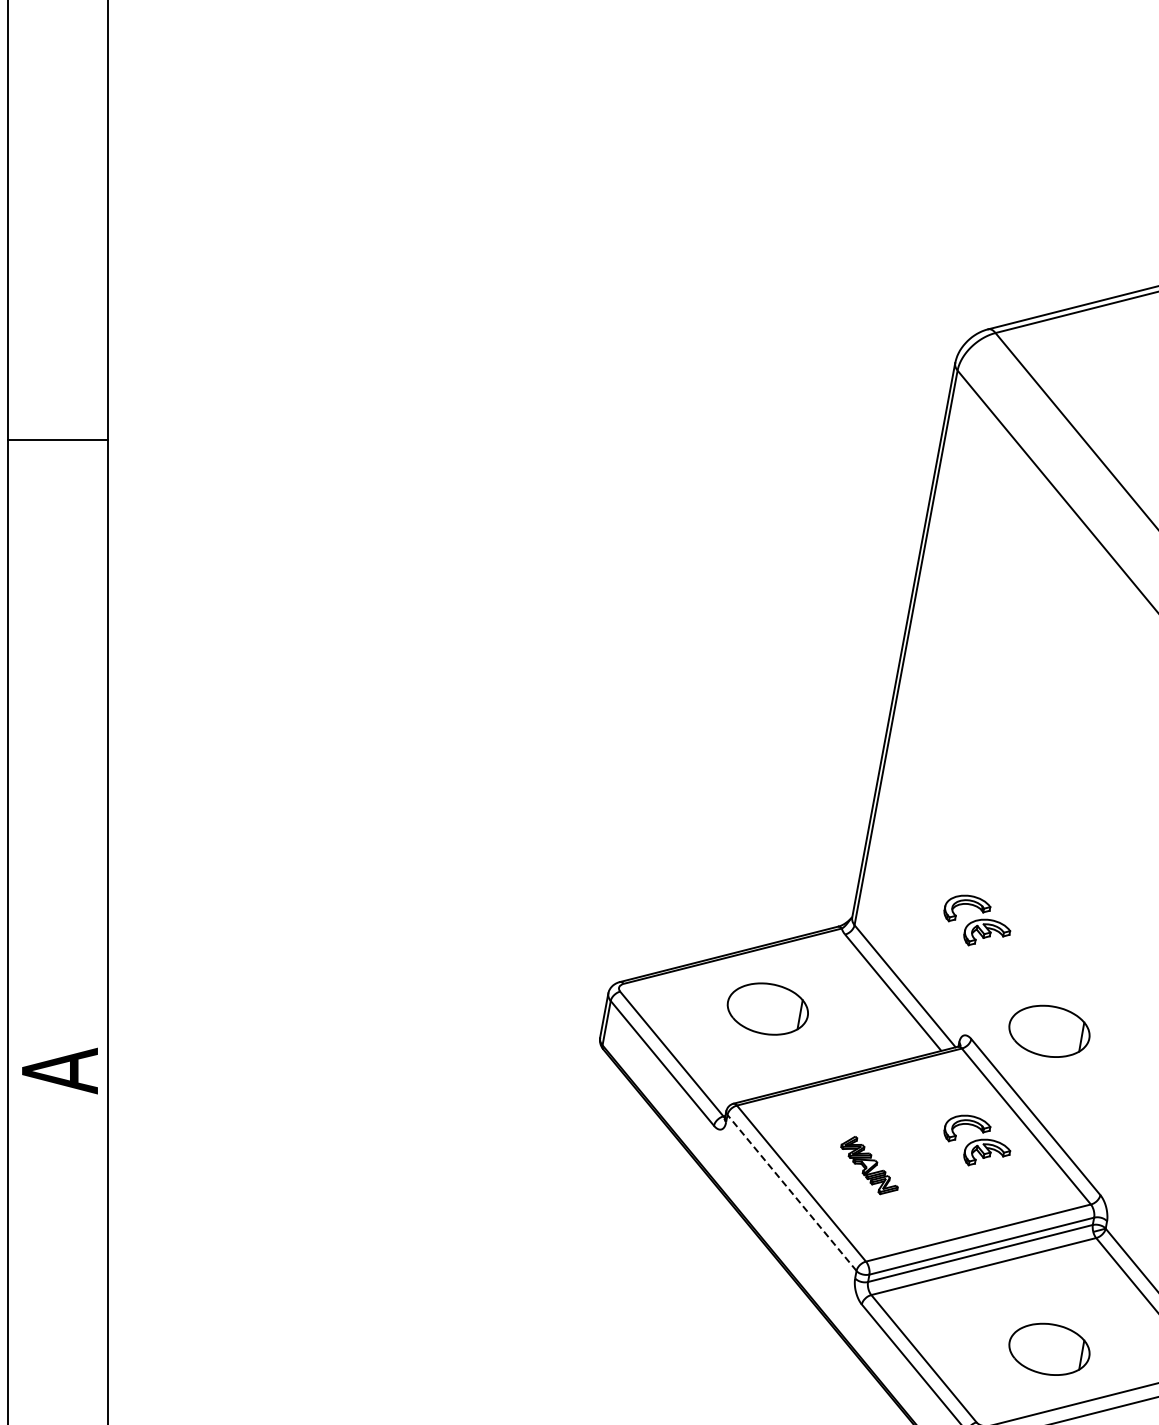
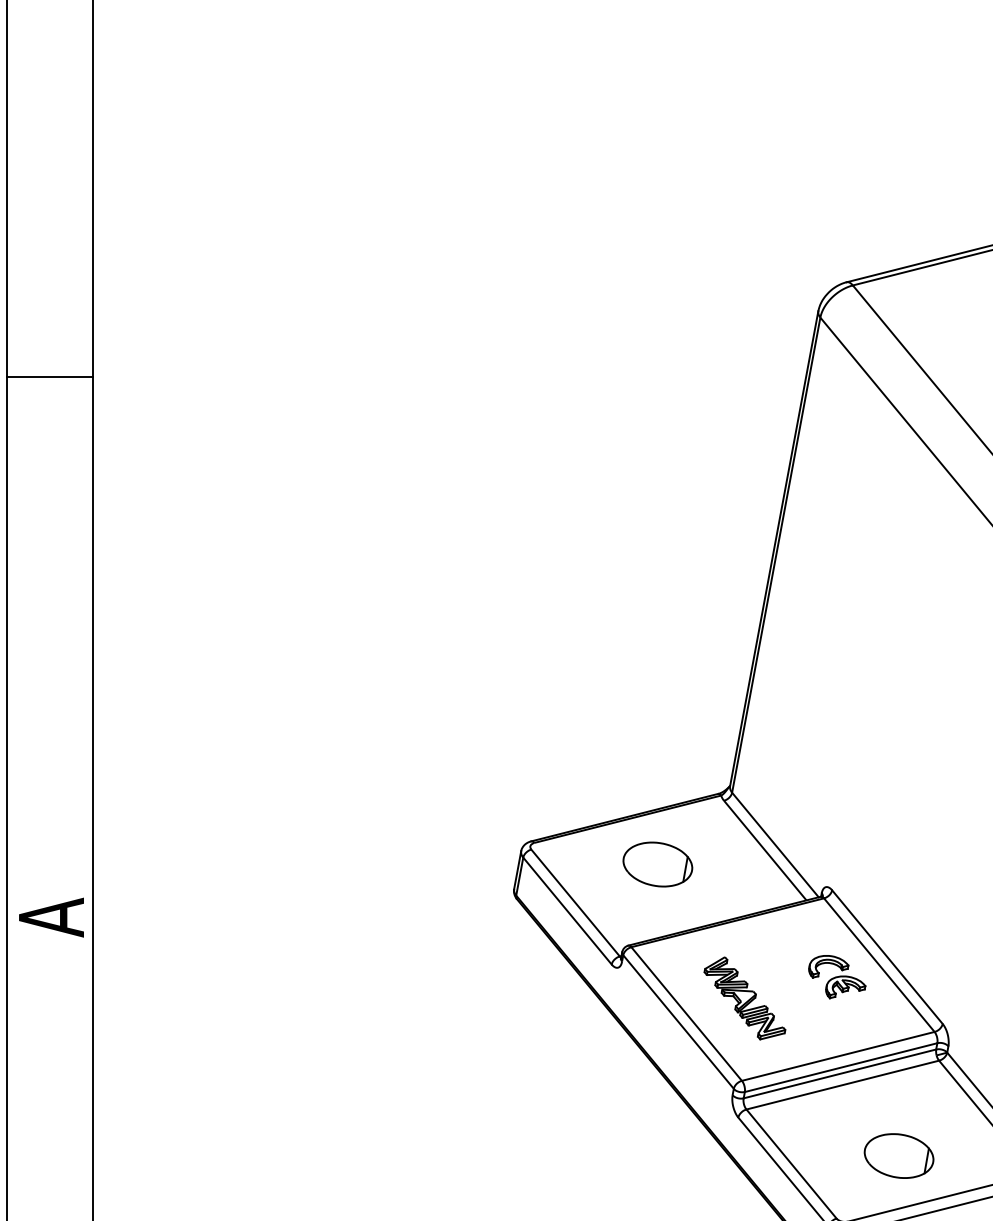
part: (977, 920) -> (837, 788), removed
part: (1049, 1030) -> (899, 882), removed
part: (869, 1165) -> (744, 998), size x1.67
line: (791, 1192) -> (678, 1021), dashed -> solid

